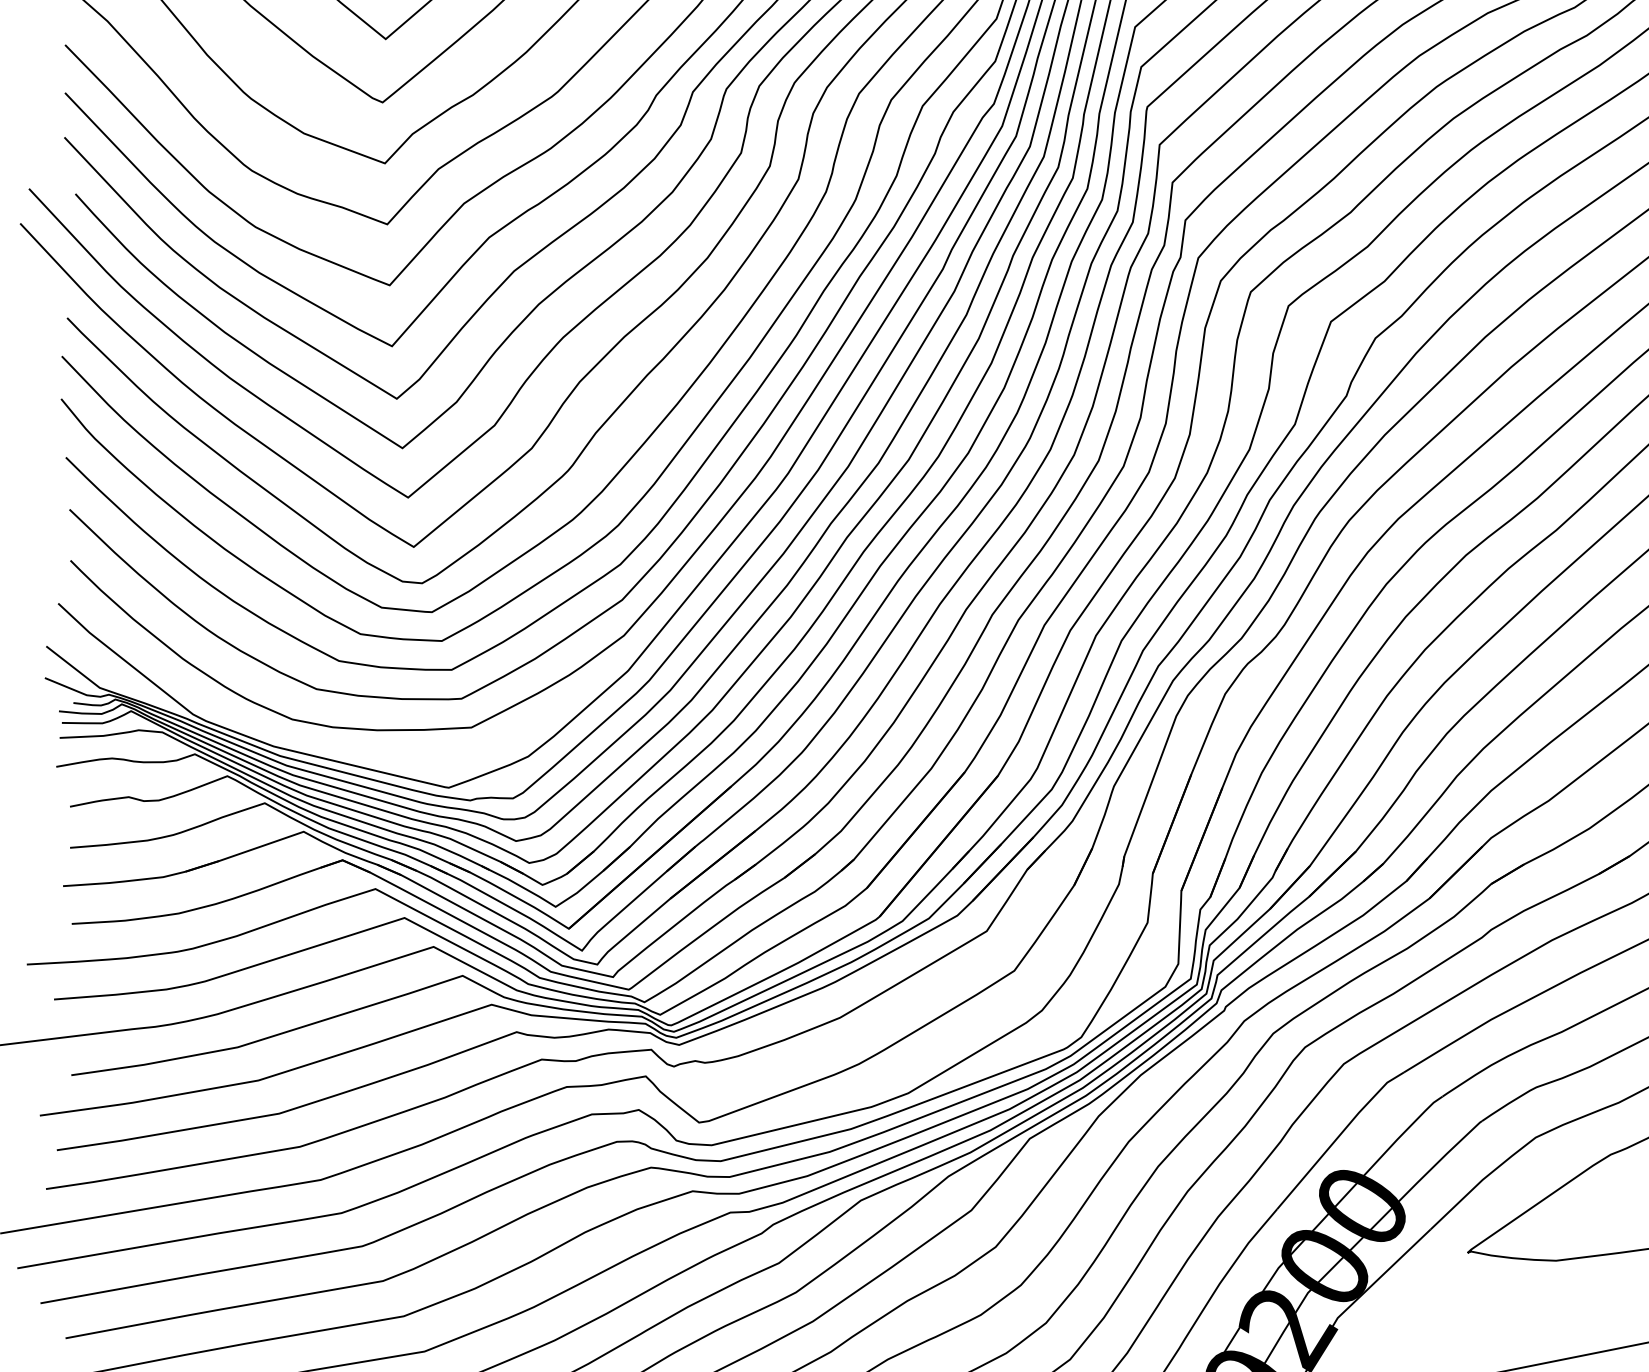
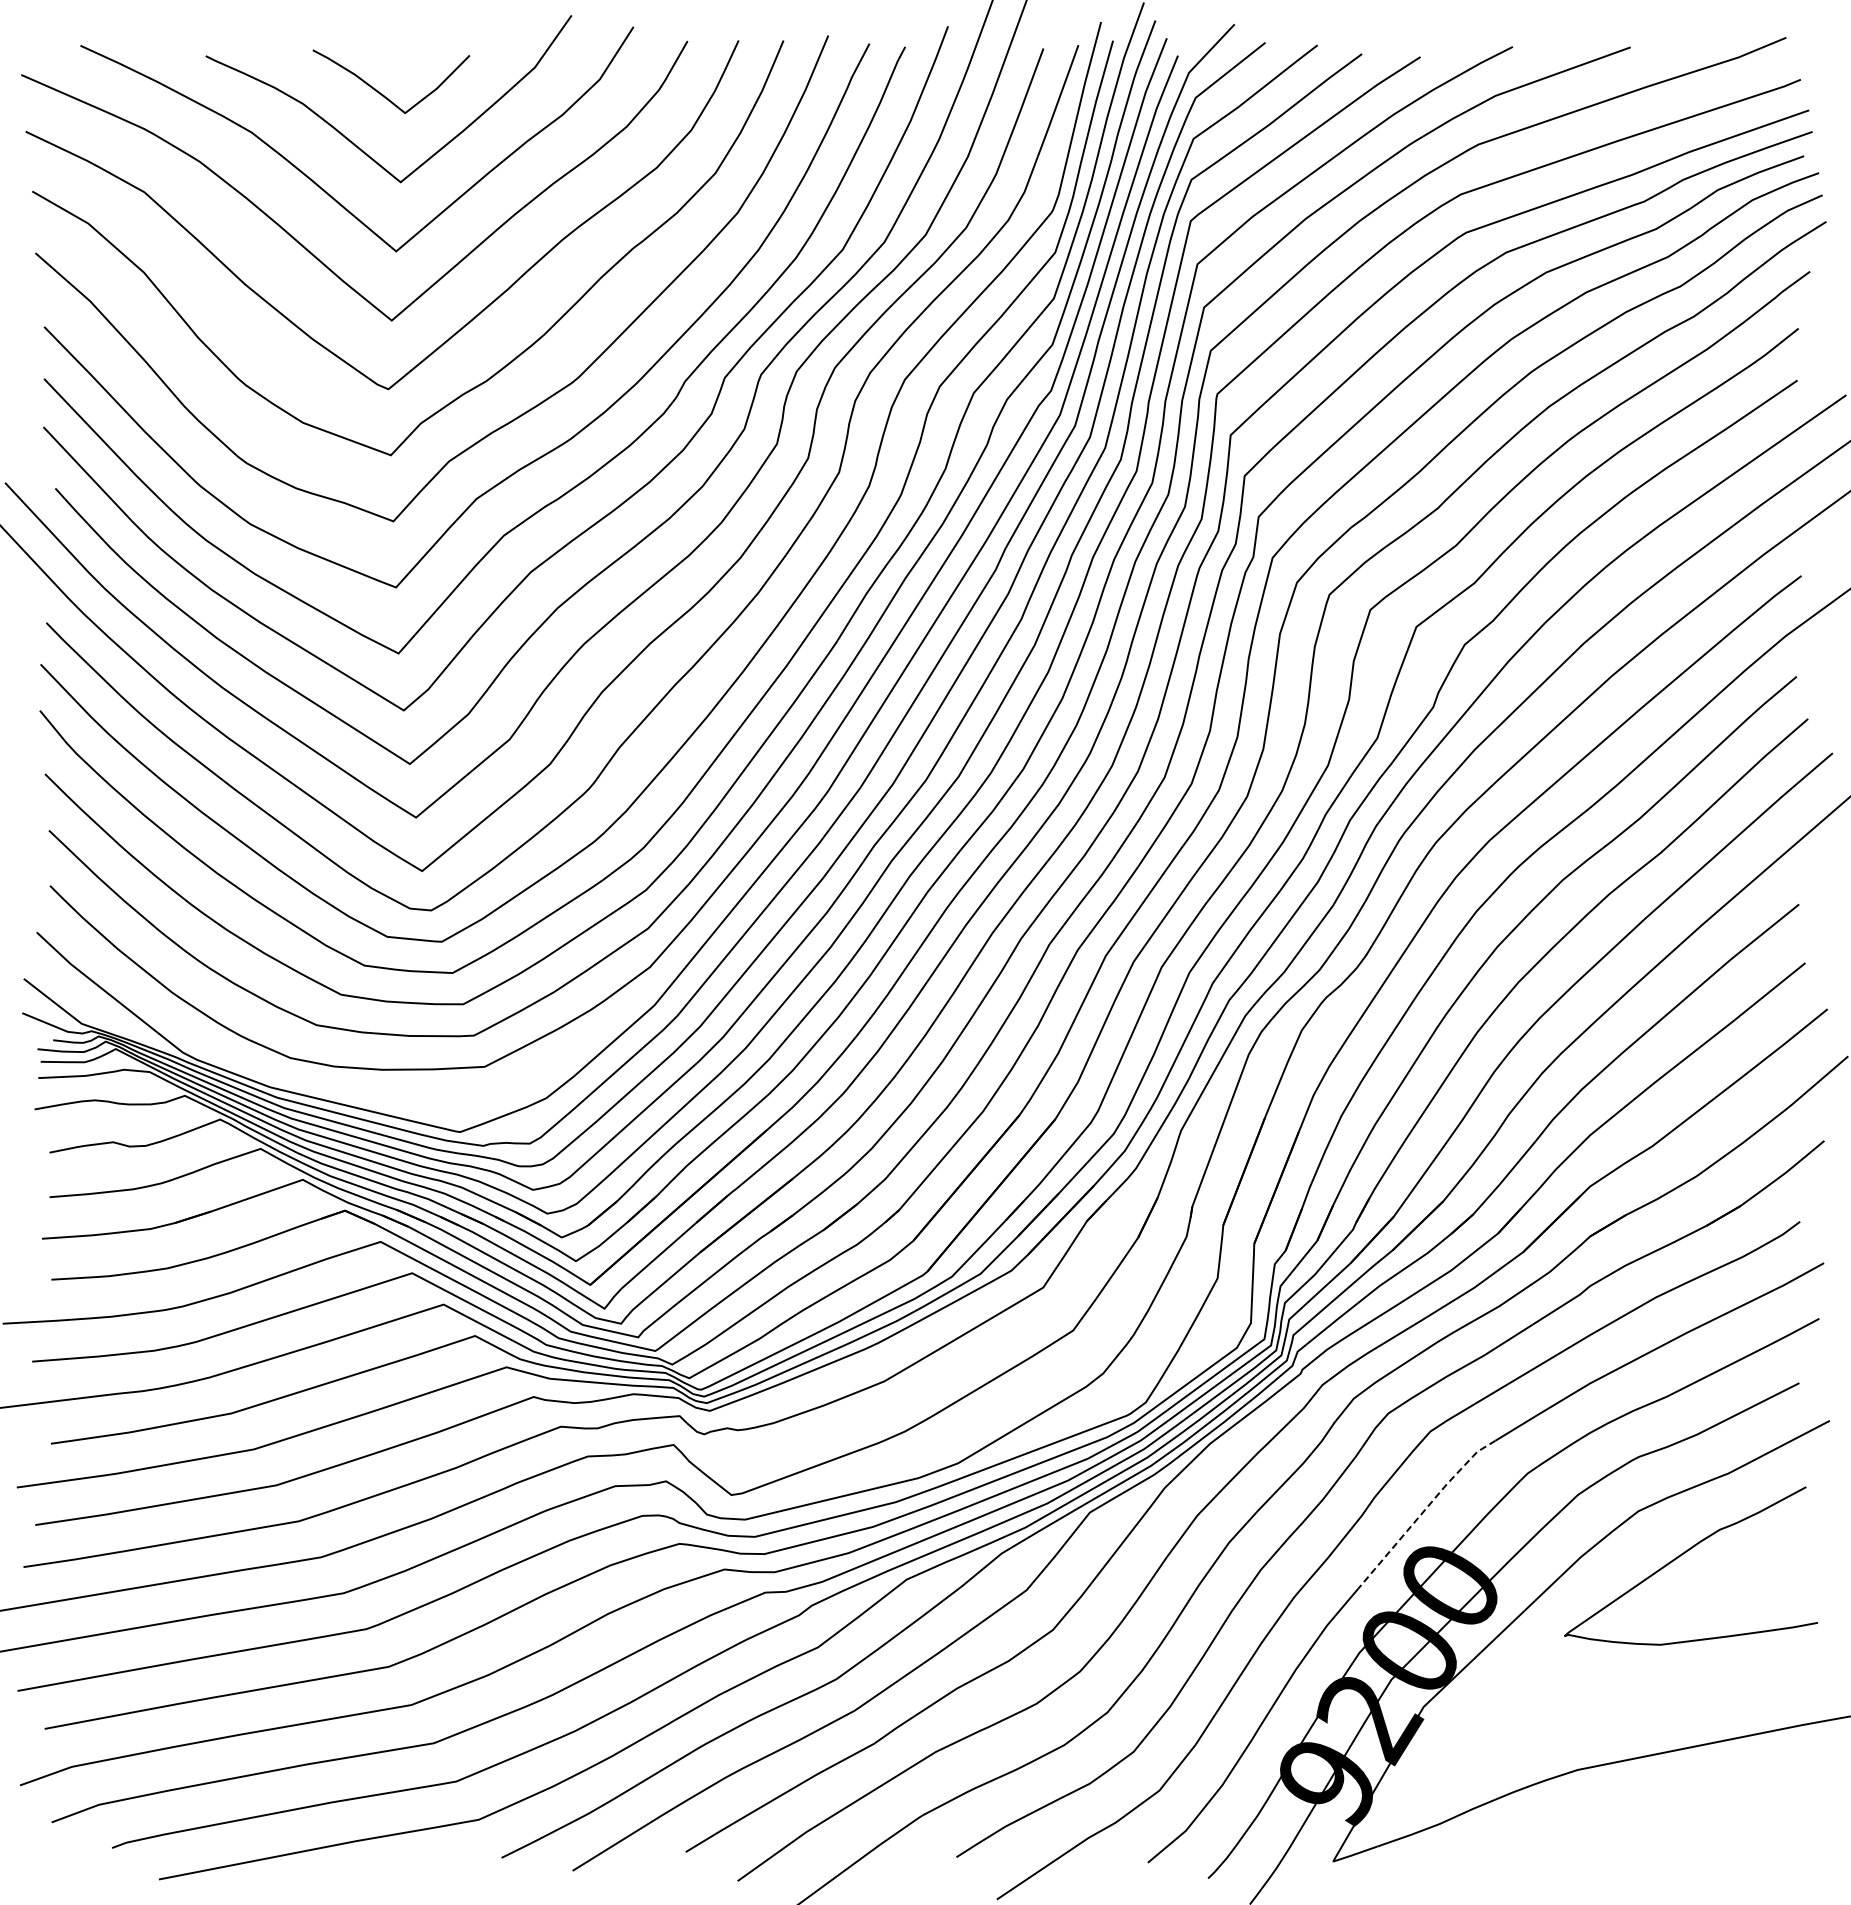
line: (1338, 1136) -> (1424, 1510), solid -> dashed

